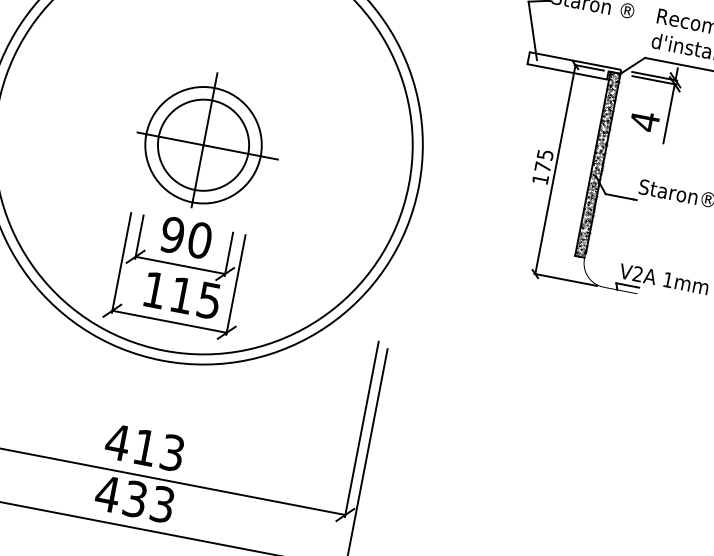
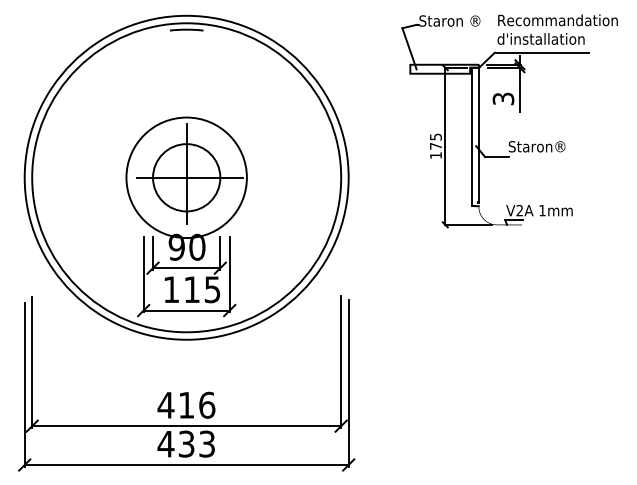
text: (645, 120) -> (503, 98), 4 -> 3
circle: (203, 144) -> (186, 177), size x1.4
hatch: (598, 164) -> (475, 136), removed
text: (173, 451) -> (207, 404), 413 -> 416

